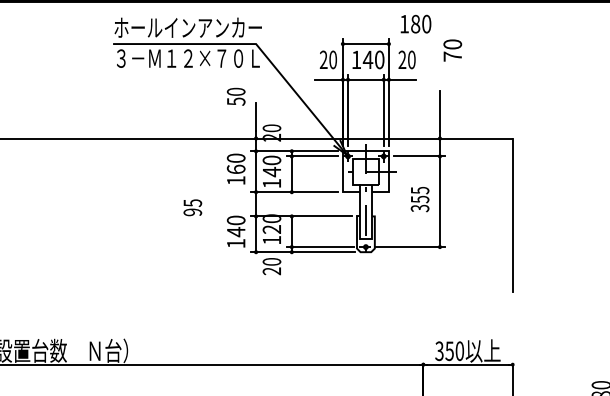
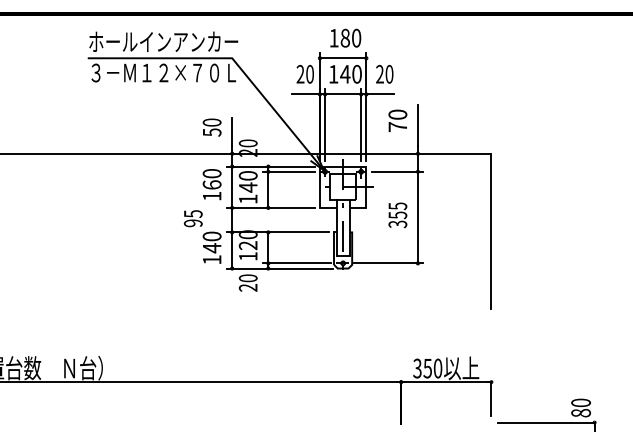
text: (415, 23) -> (345, 37), moved
text: (452, 50) -> (397, 120), moved
text: (235, 96) -> (211, 127), moved
text: (192, 207) -> (192, 218), moved

